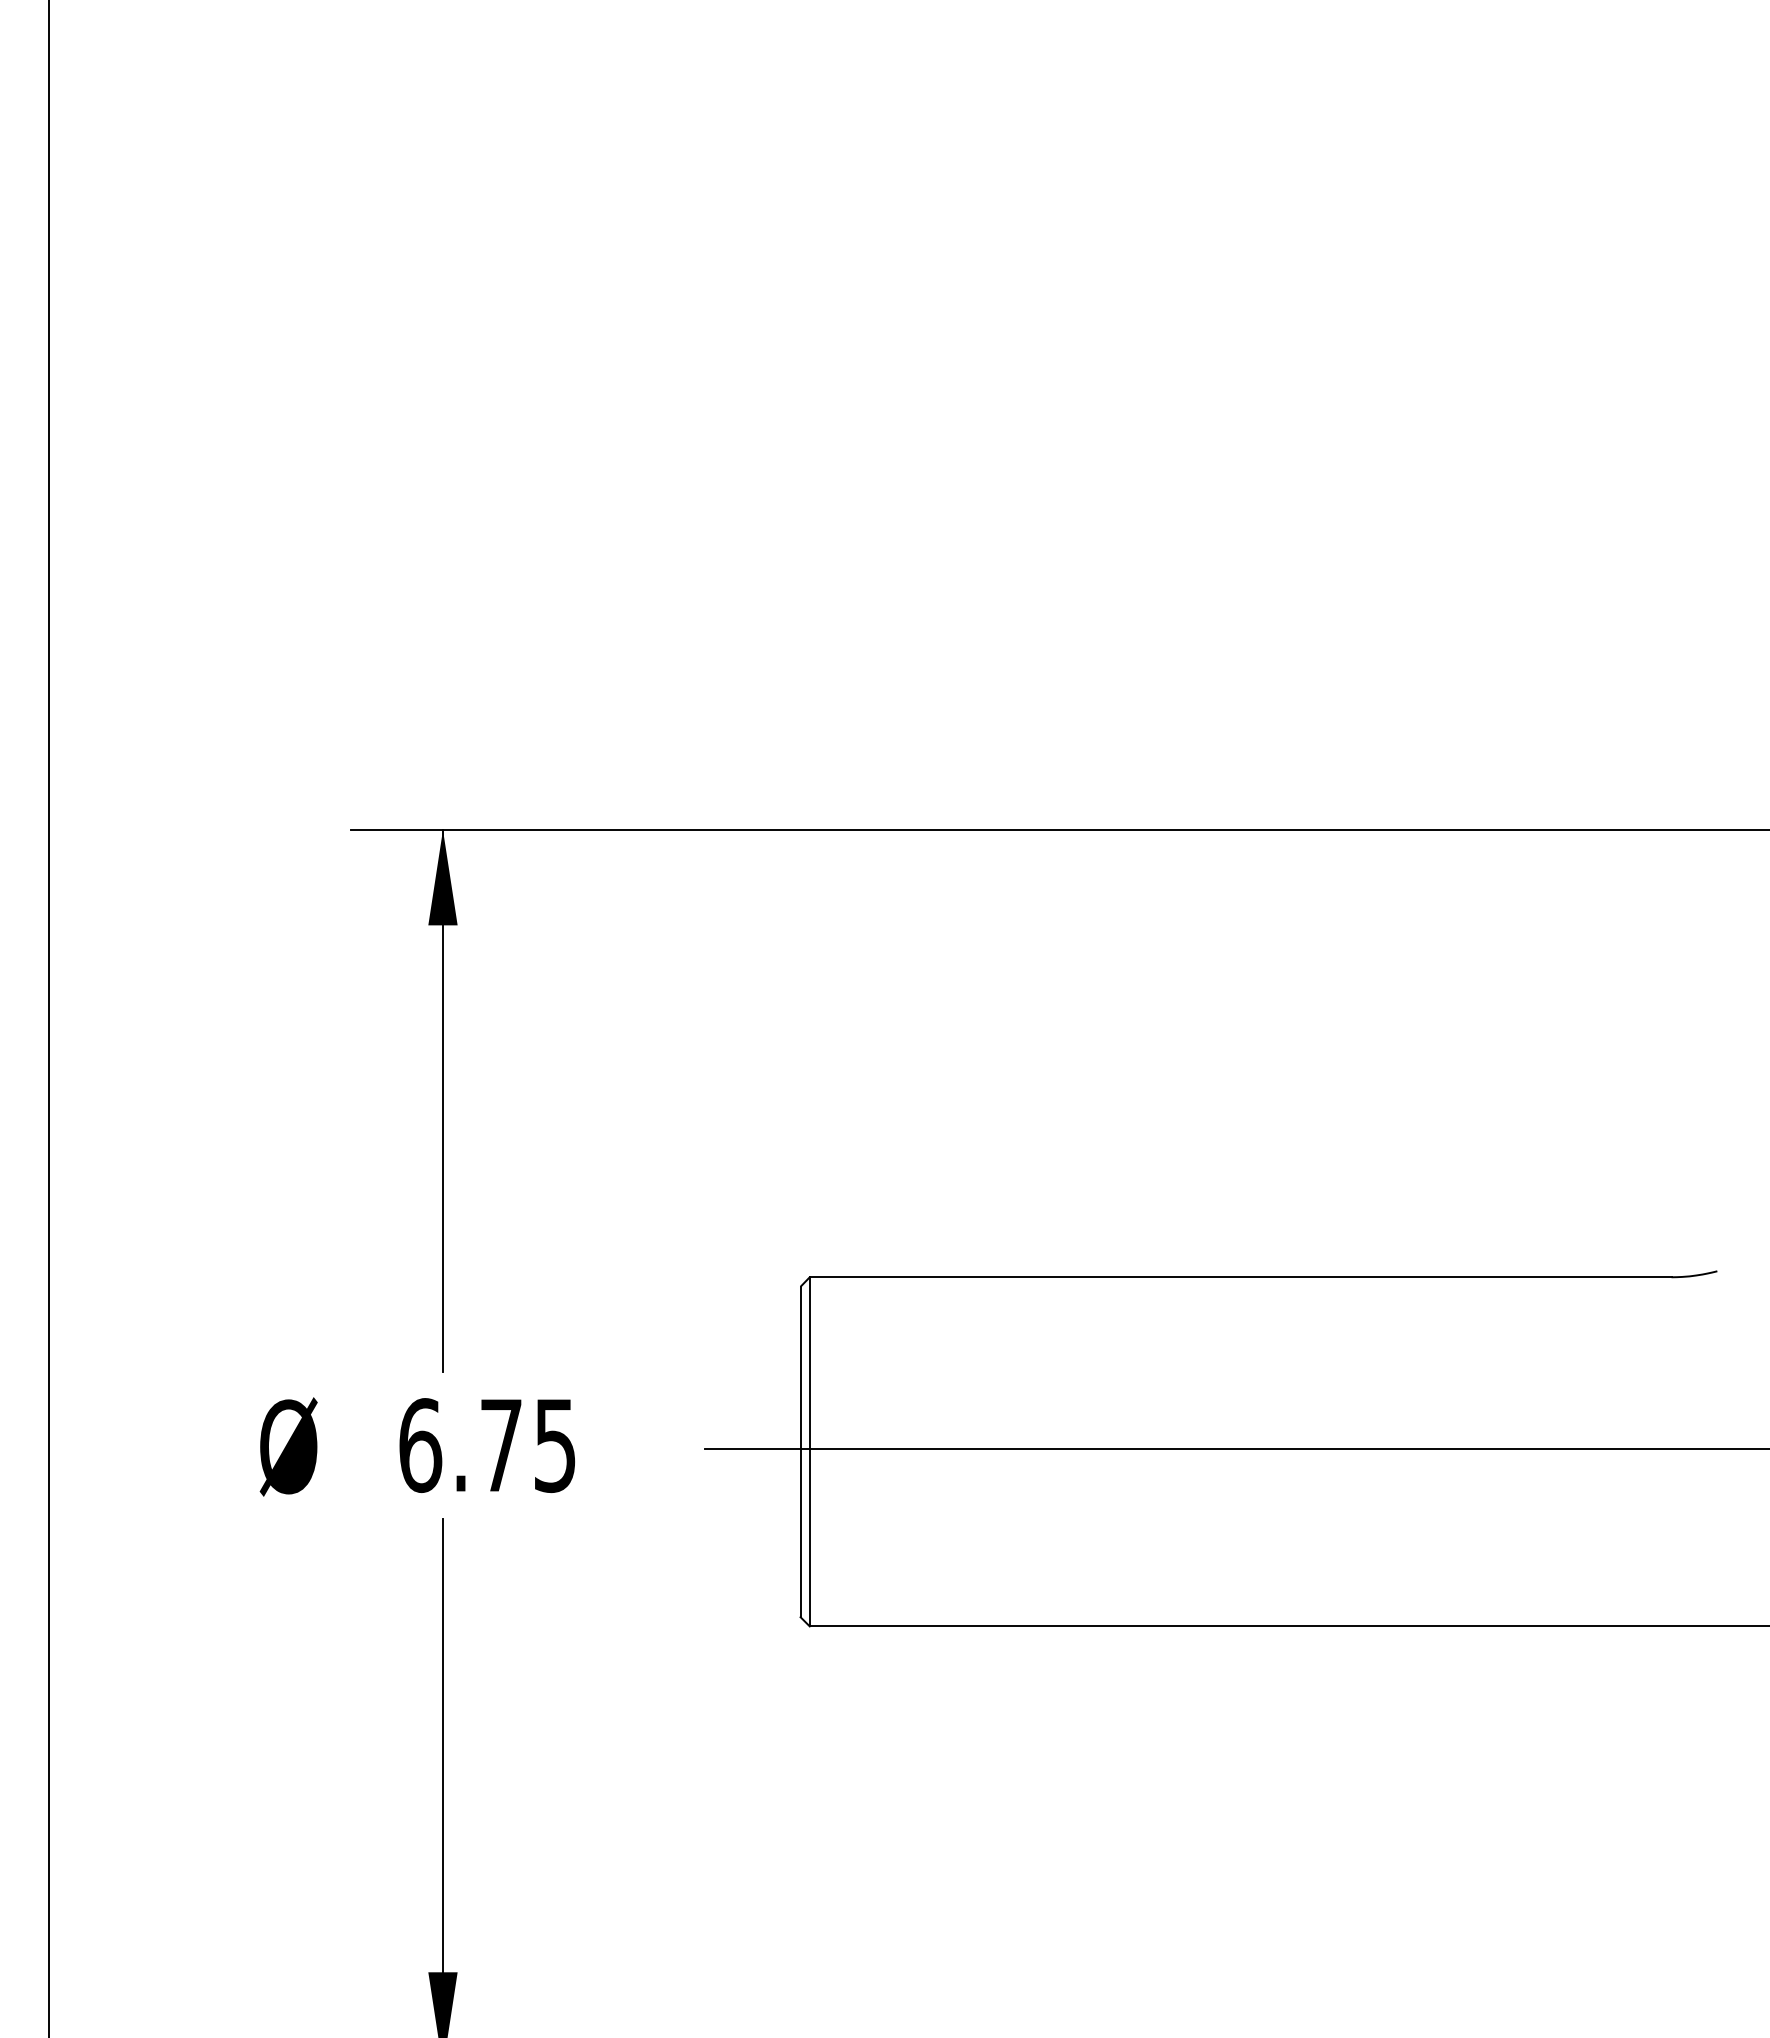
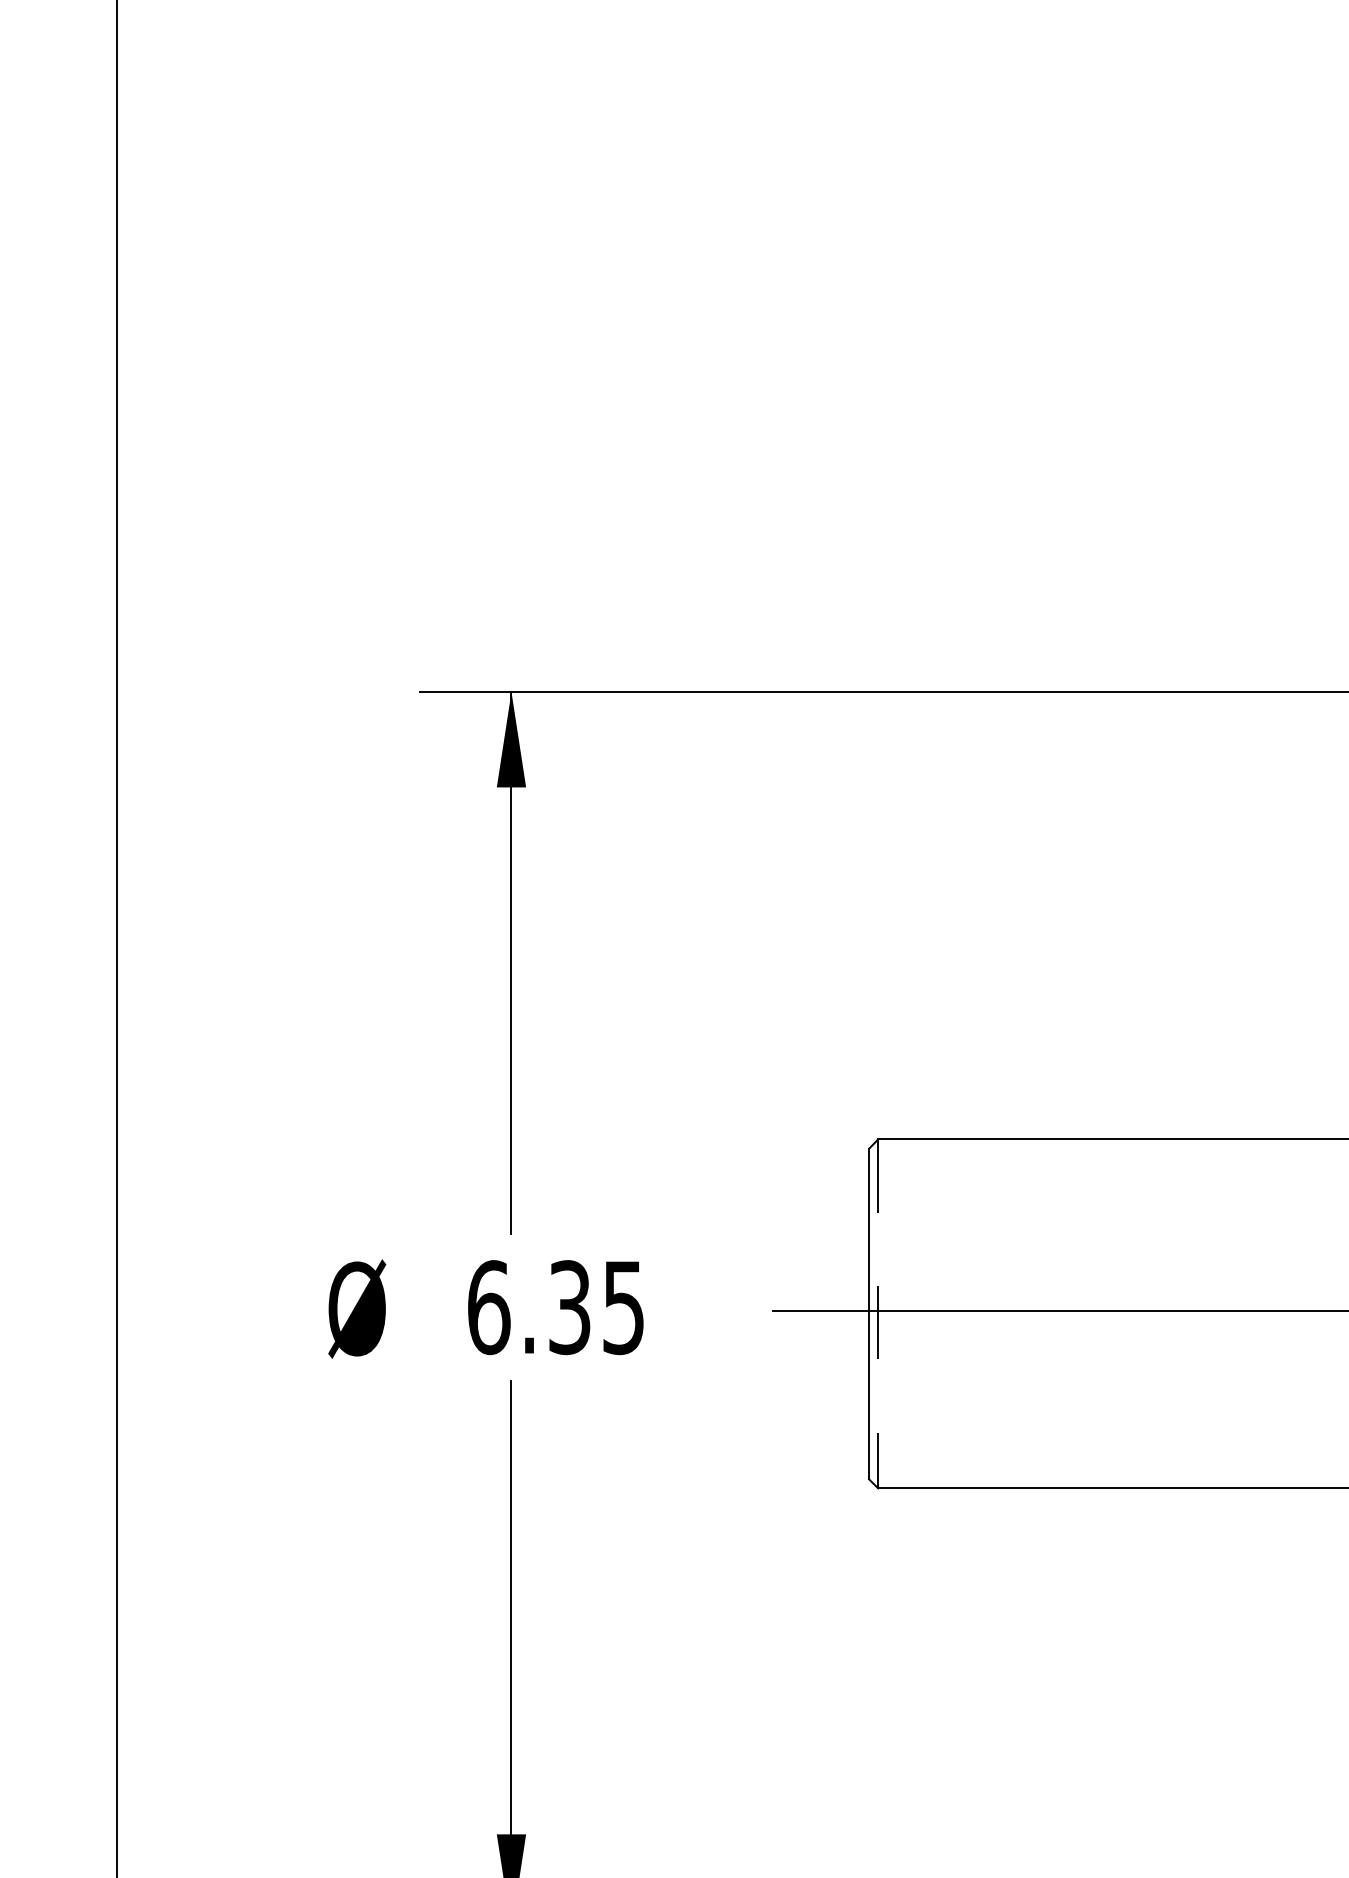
text: (501, 1445) -> (570, 1307), 6.75 -> 6.35
line: (809, 1451) -> (878, 1313), solid -> dashed

